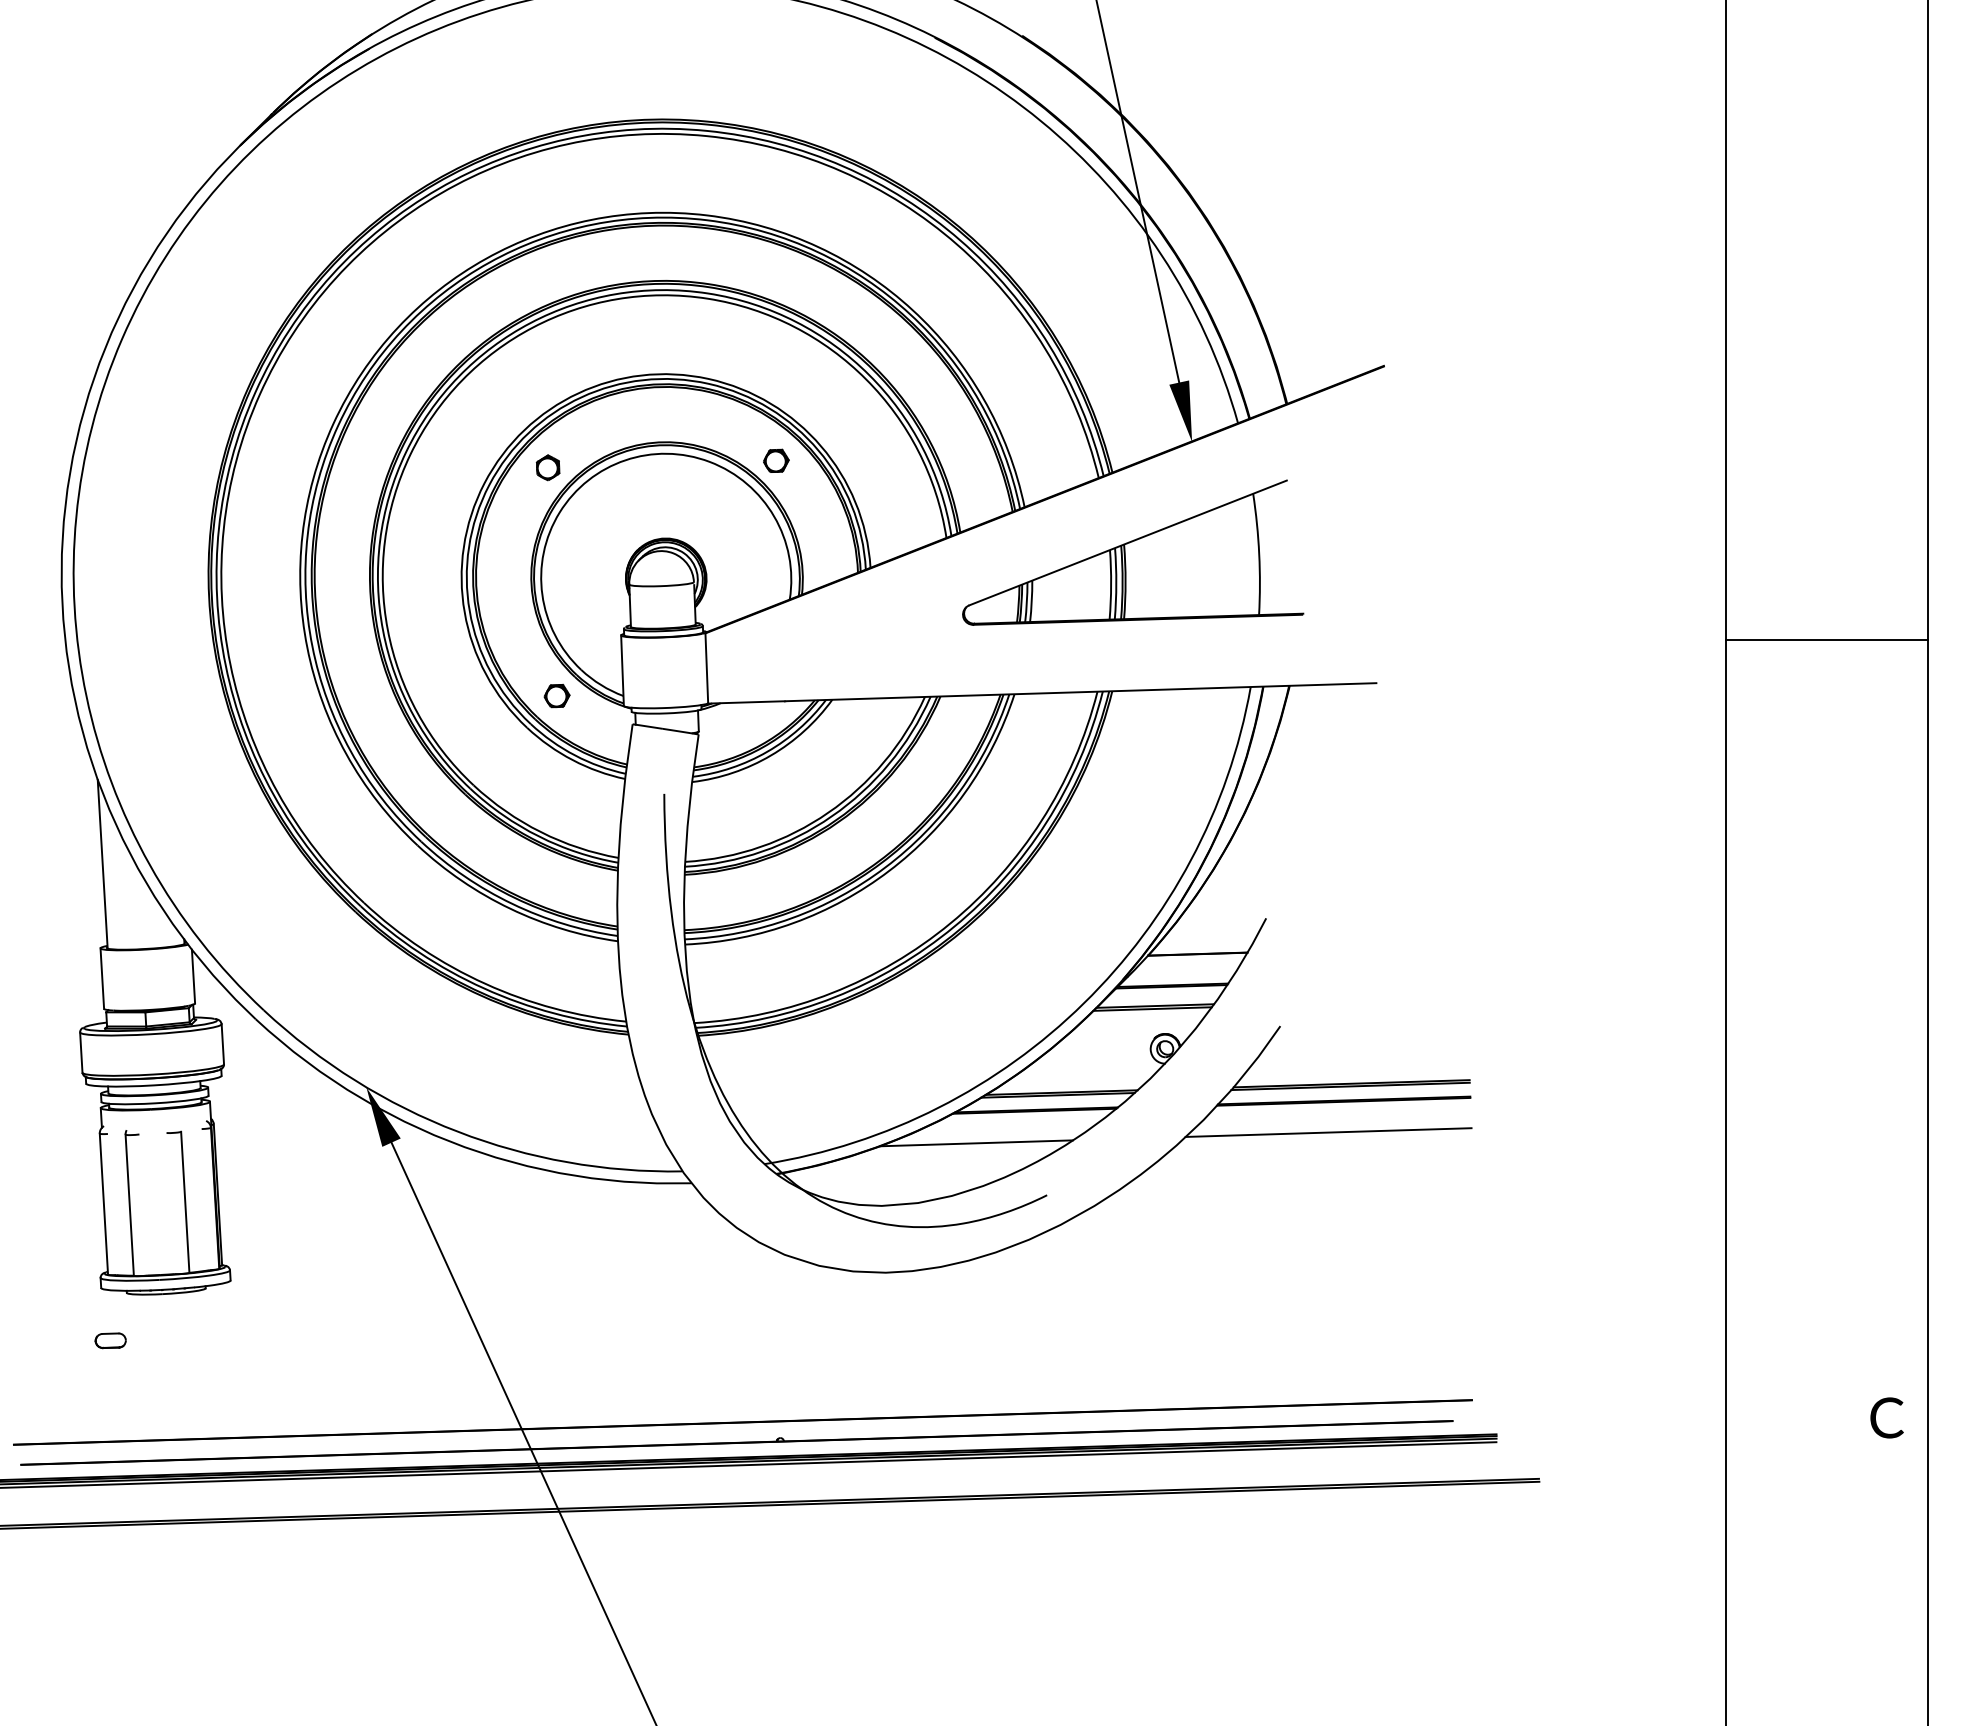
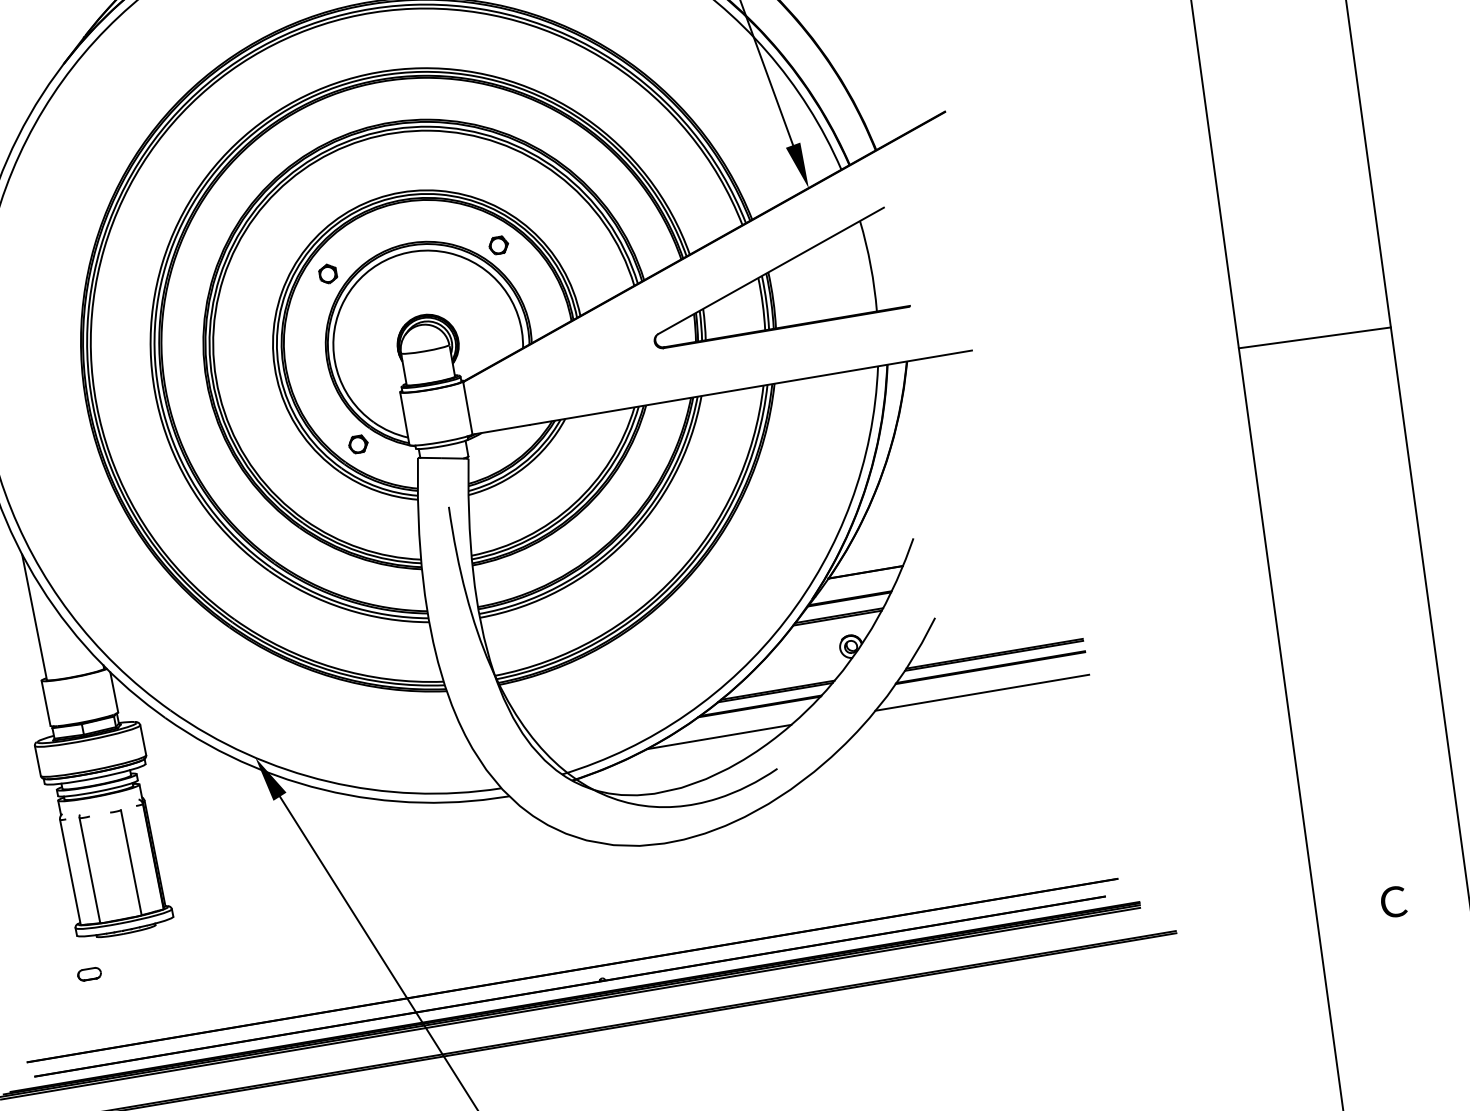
line: (1826, 640) -> (1314, 338), moved
text: (1886, 1417) -> (1393, 901), moved

